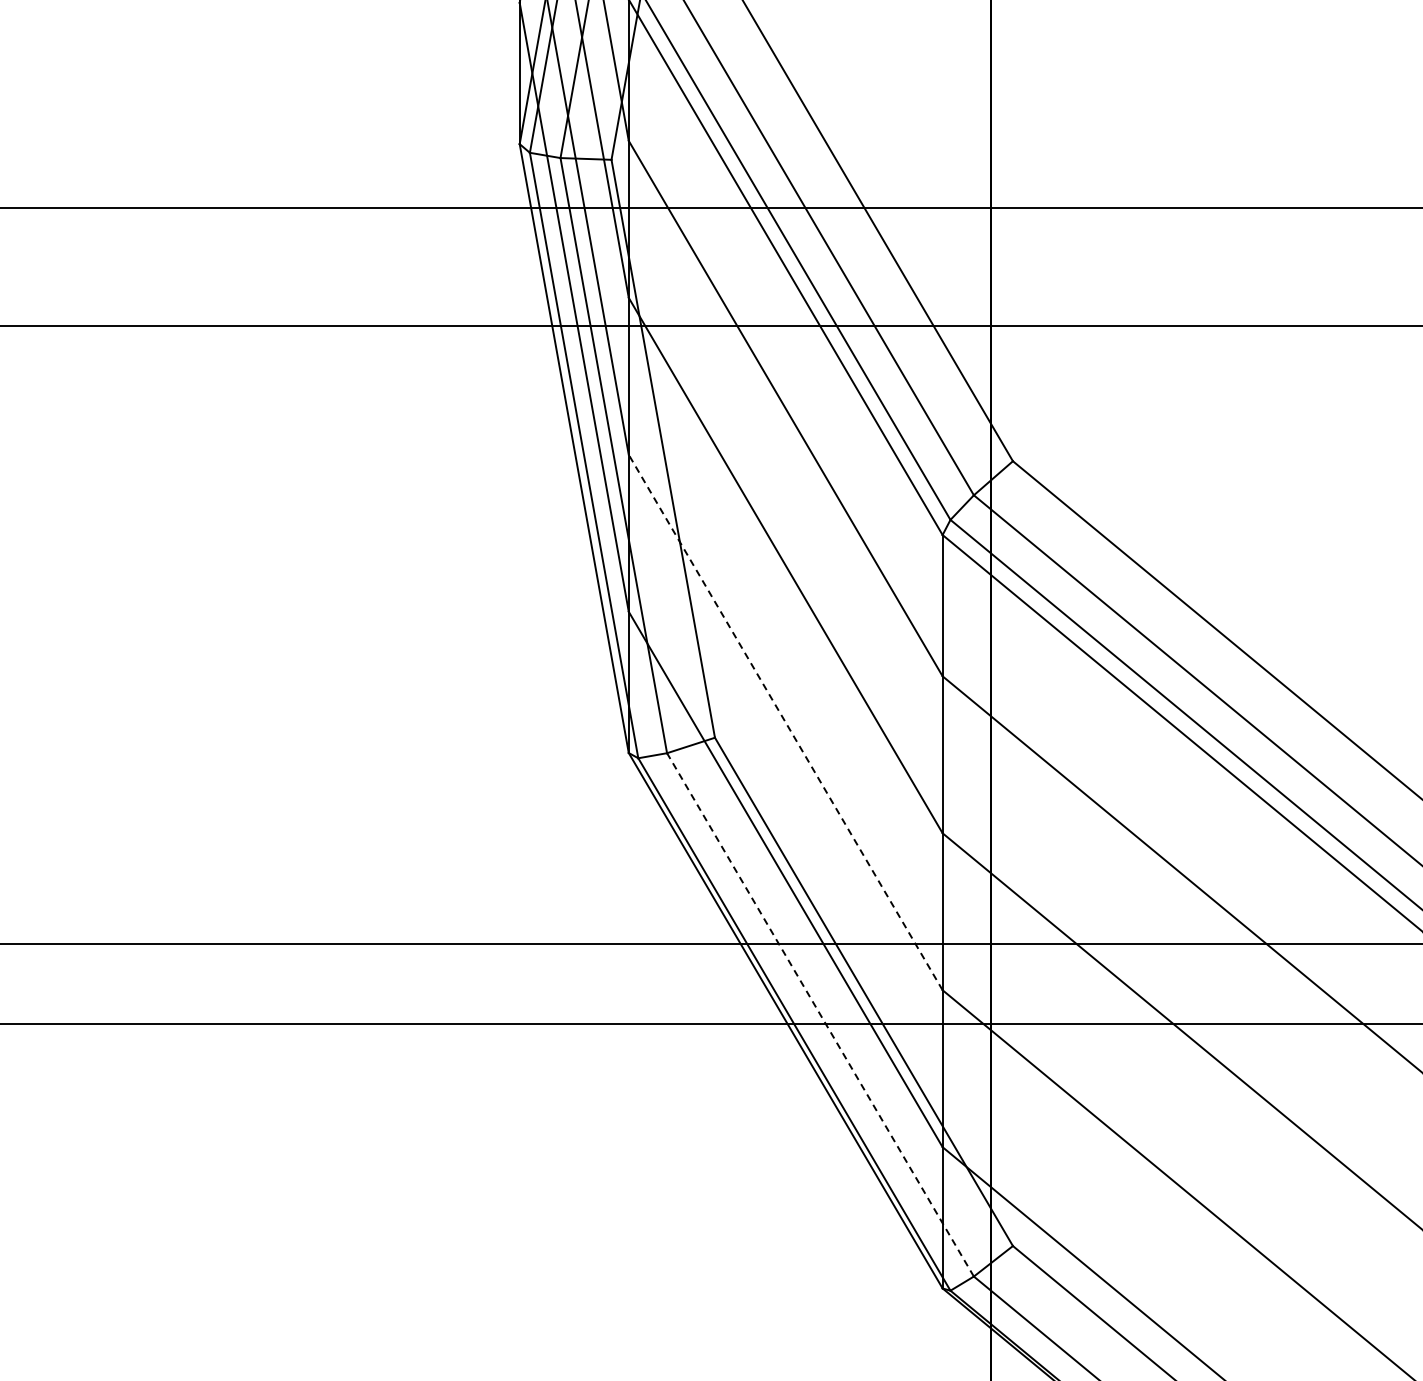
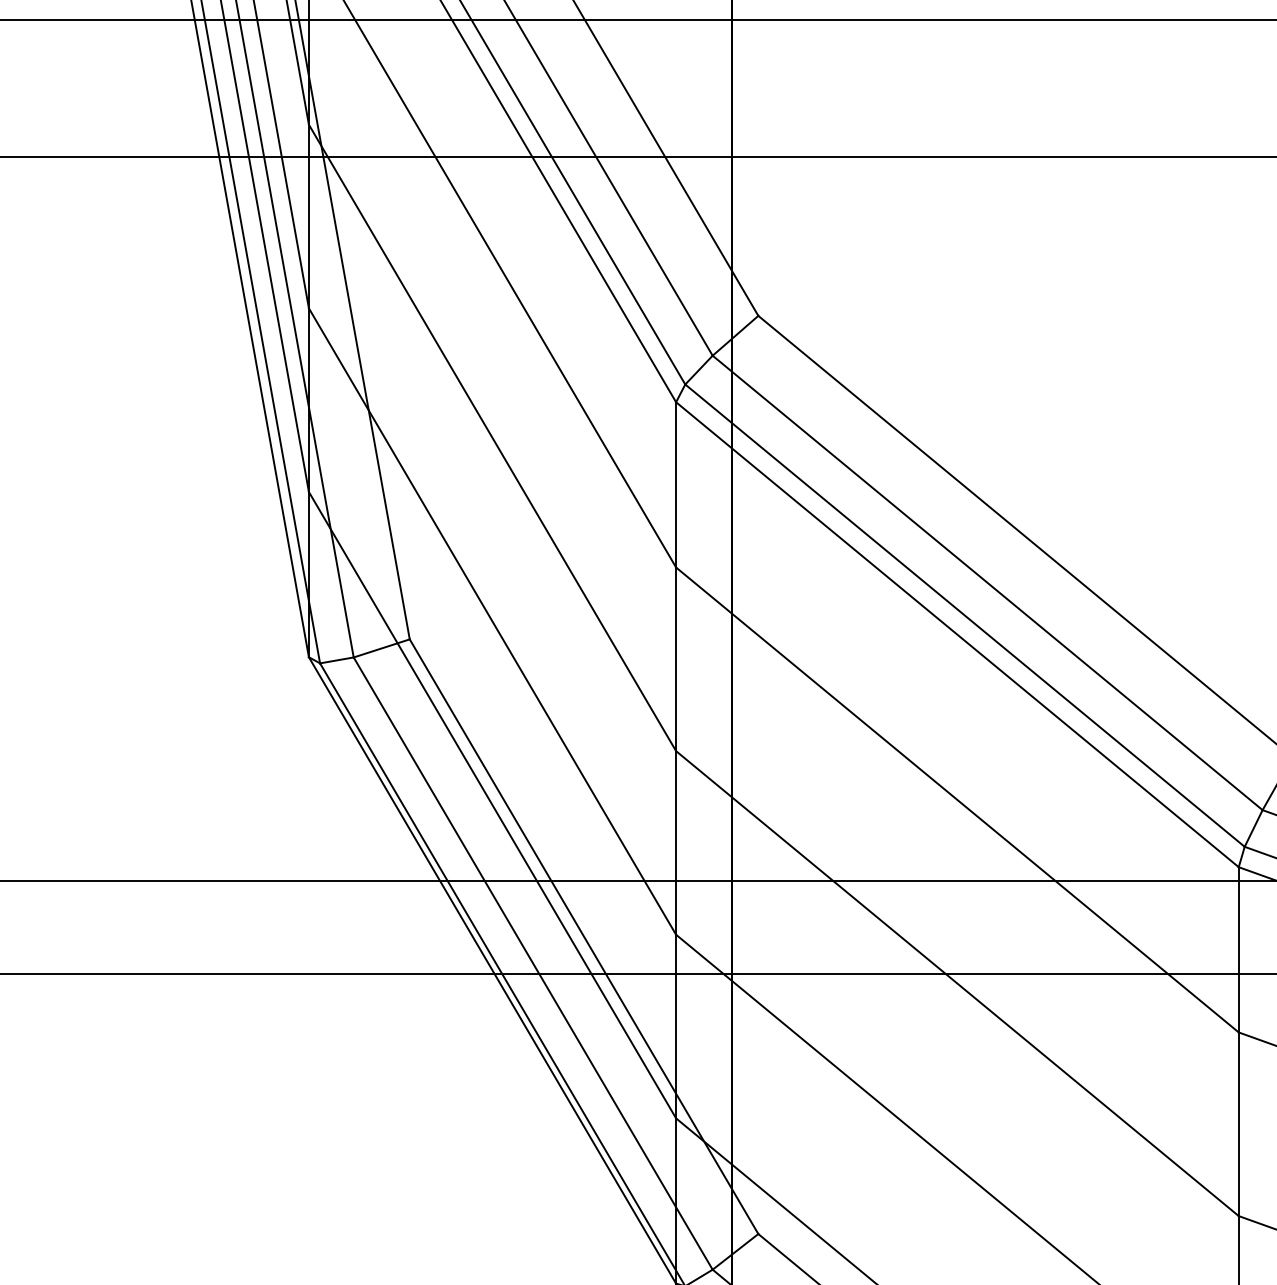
line: (785, 722) -> (492, 621), dashed -> solid
line: (820, 1014) -> (533, 963), dashed -> solid

